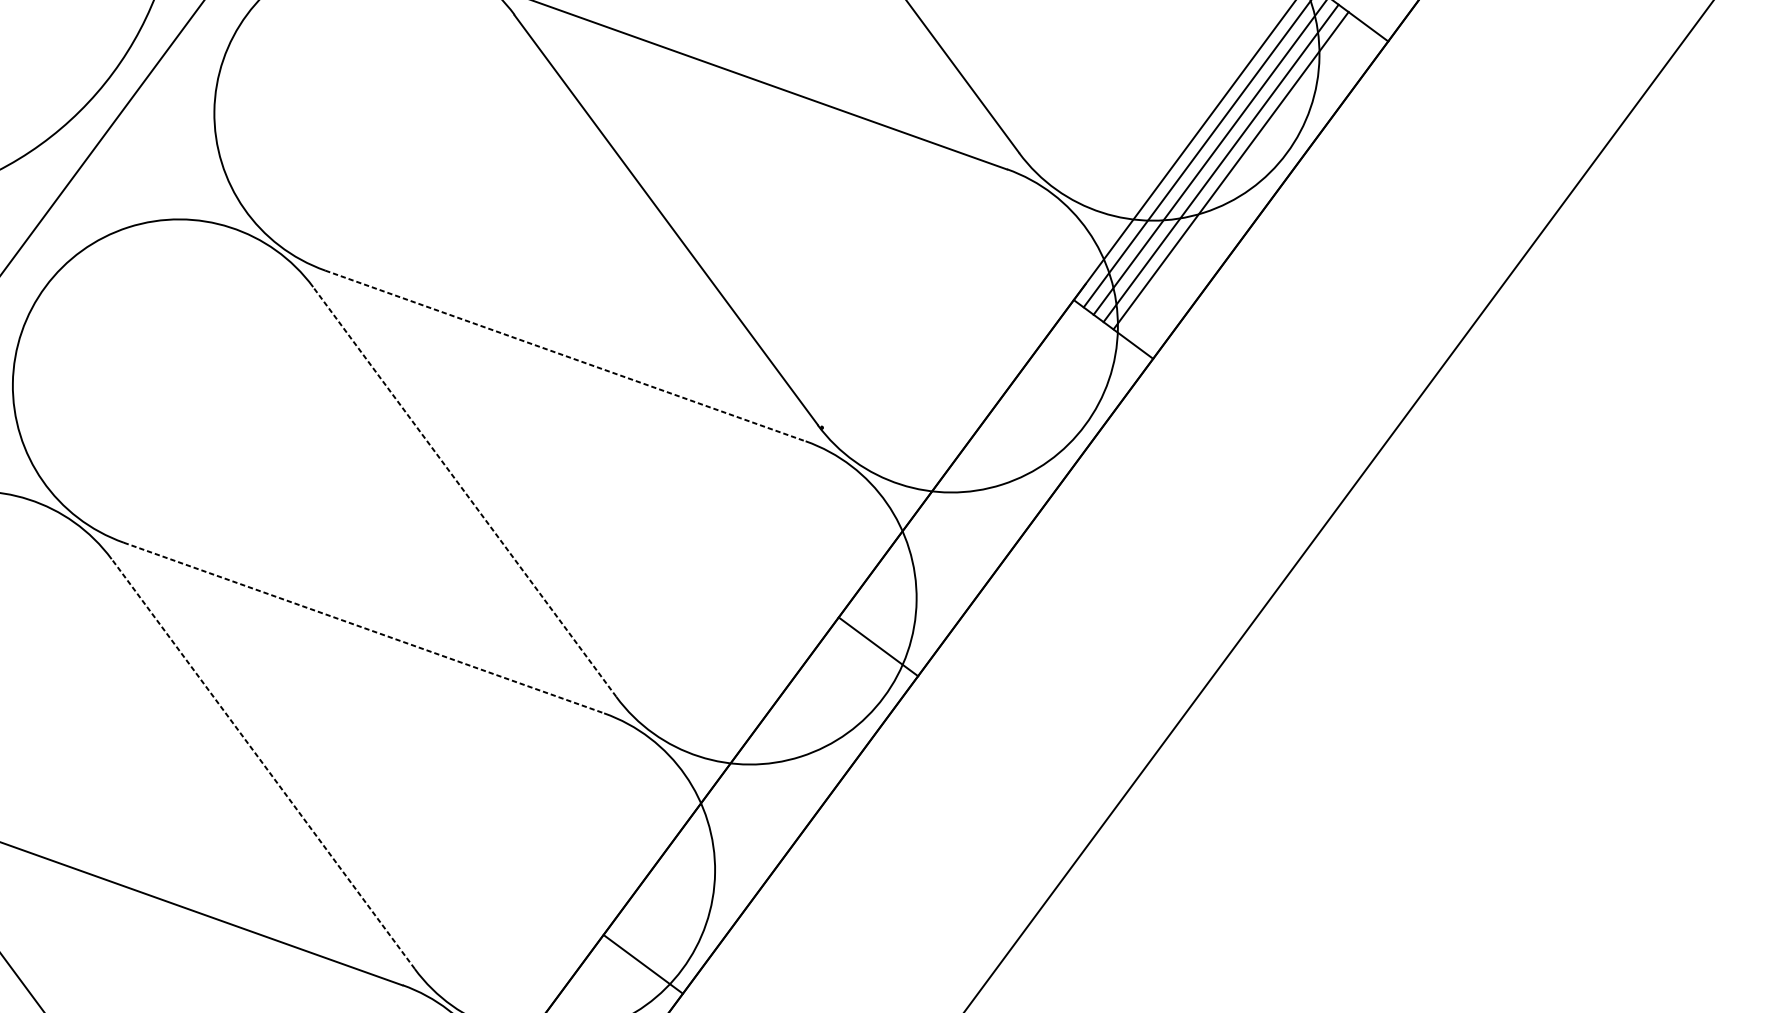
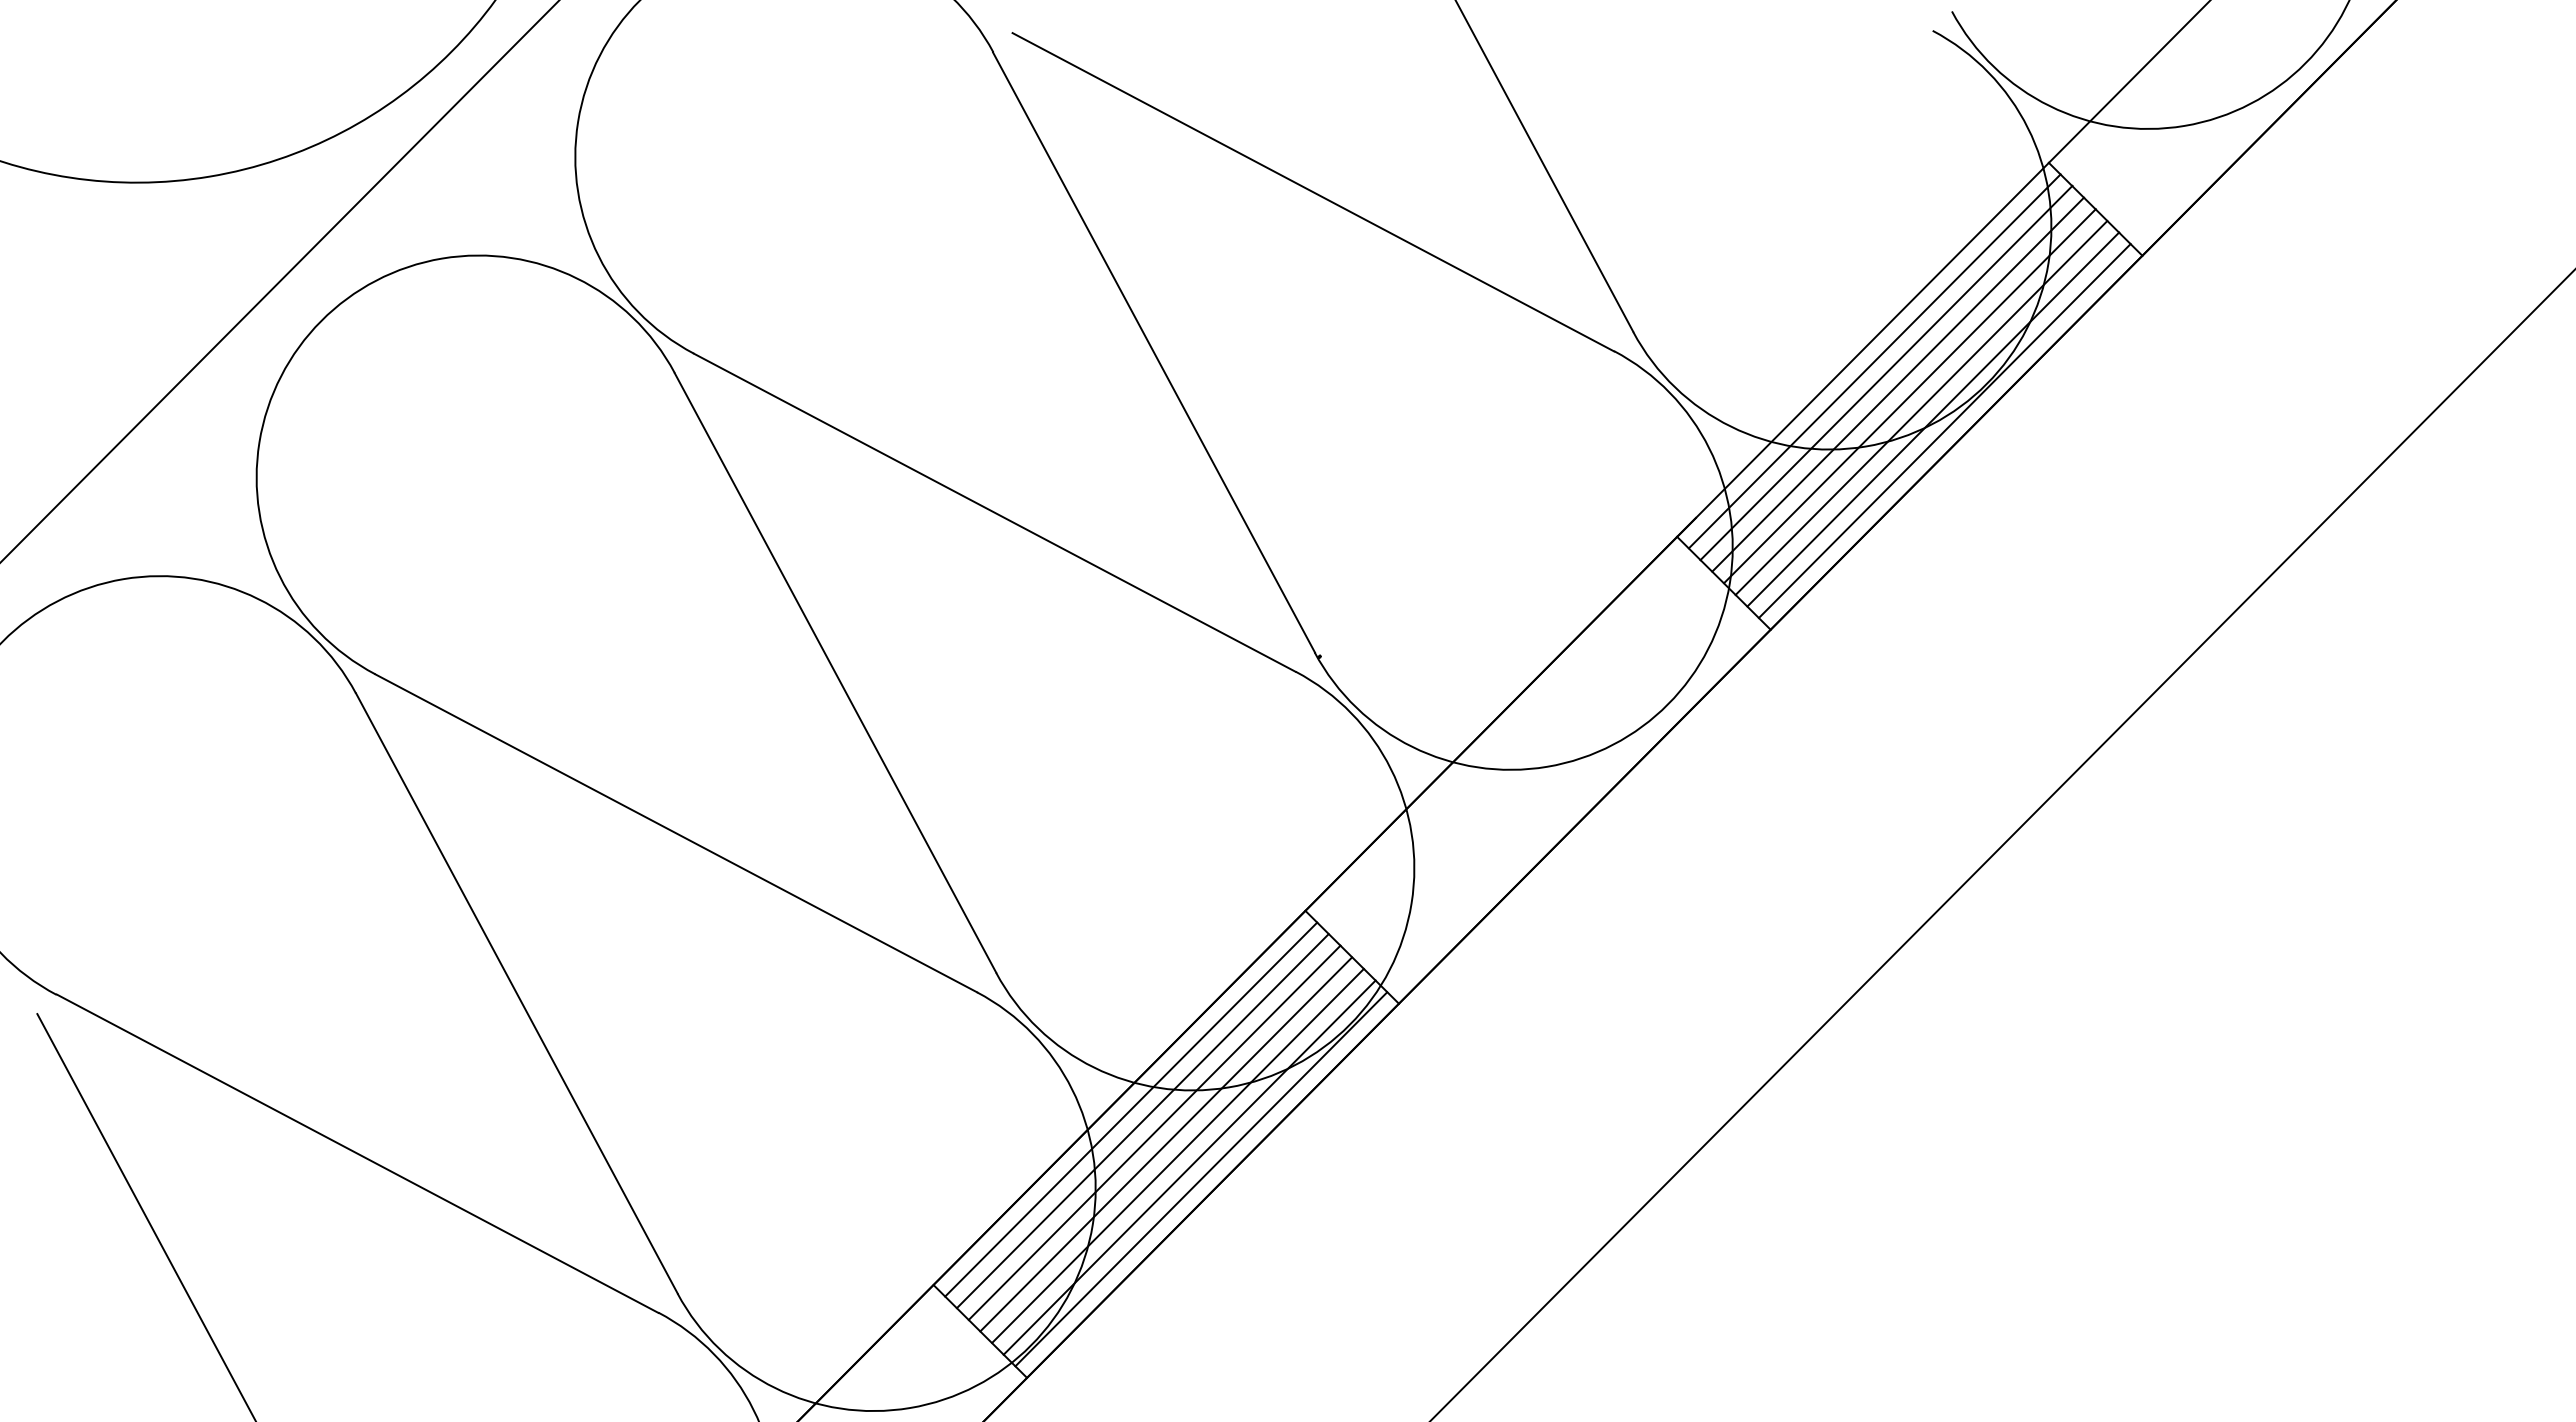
line: (1241, 178) -> (1921, 408), added
line: (1251, 185) -> (1933, 419), added
line: (1260, 193) -> (1944, 431), added
line: (565, 355) -> (995, 512), dashed -> solid
line: (464, 491) -> (835, 672), dashed -> solid
line: (364, 628) -> (676, 833), dashed -> solid
line: (262, 763) -> (516, 992), dashed -> solid
line: (731, 783) -> (1131, 1109), added
line: (740, 791) -> (1142, 1121), added
line: (750, 798) -> (1154, 1132), added
line: (761, 805) -> (1166, 1144), added
line: (770, 812) -> (1177, 1155), added
line: (780, 820) -> (1189, 1167), added
line: (790, 827) -> (1201, 1179), added

